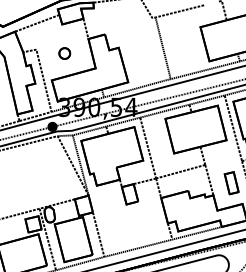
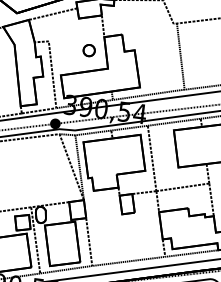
part: (64, 53) -> (88, 50), moved

